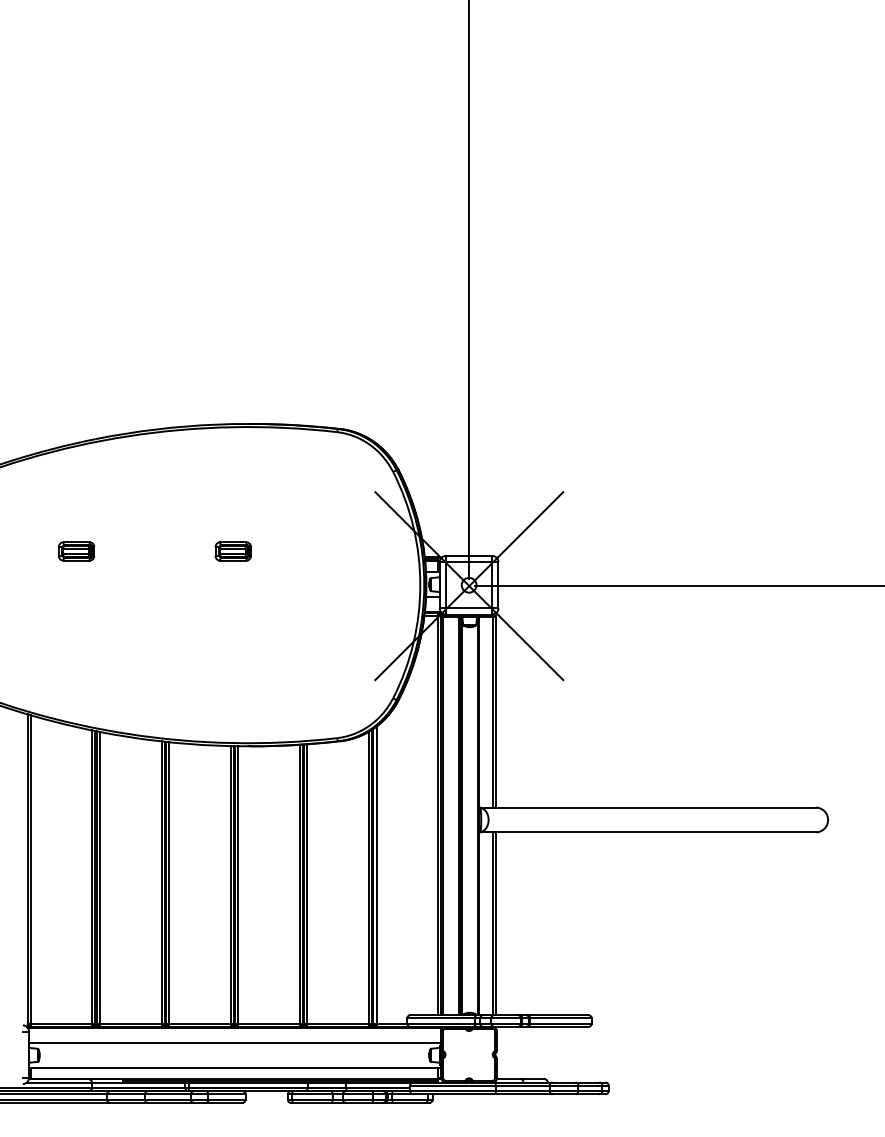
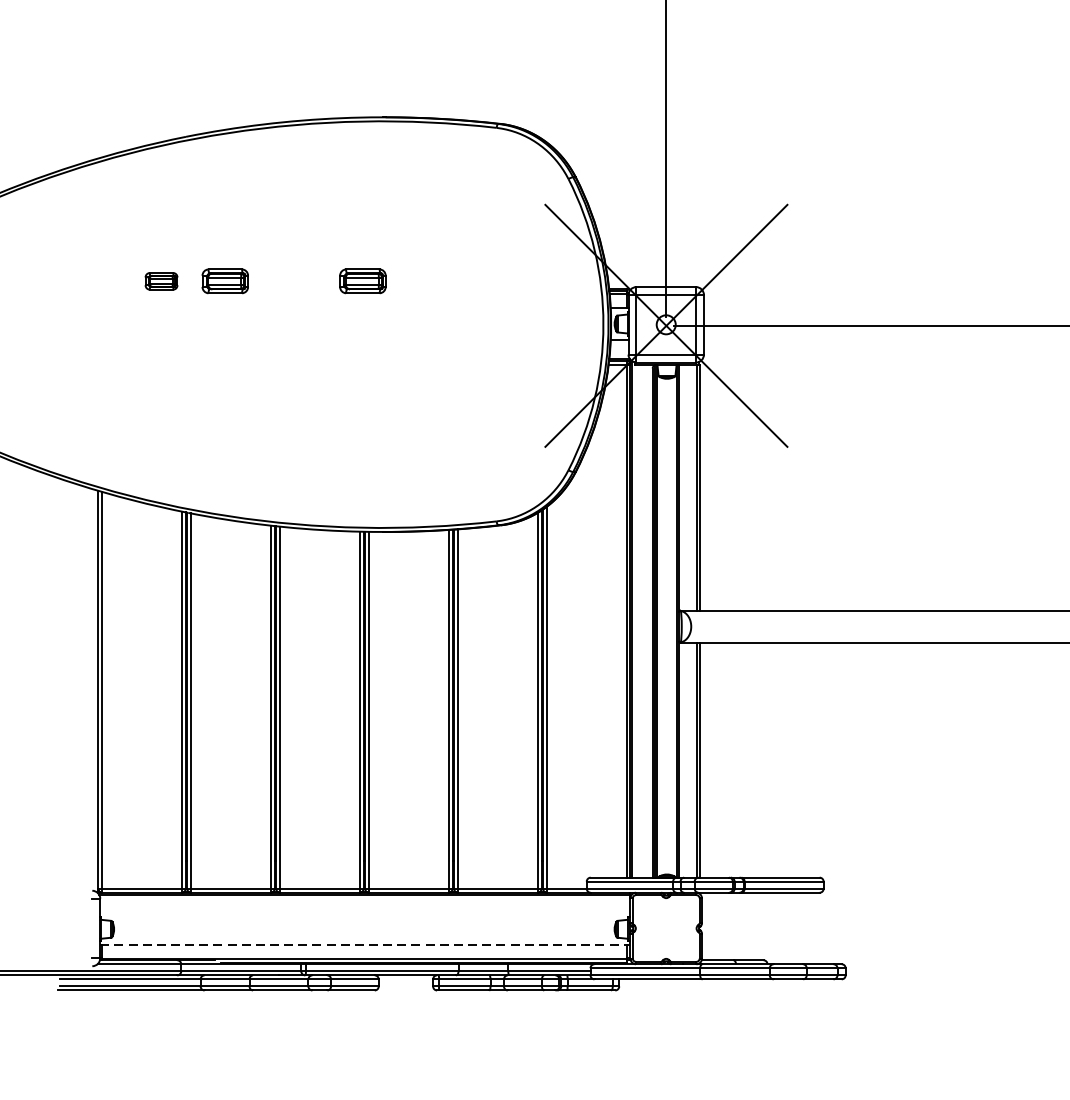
part: (76, 551) -> (161, 281), size x0.7
part: (125, 551) -> (224, 281), added
line: (235, 1042) -> (365, 912), removed
line: (235, 1067) -> (365, 944), solid -> dashed

